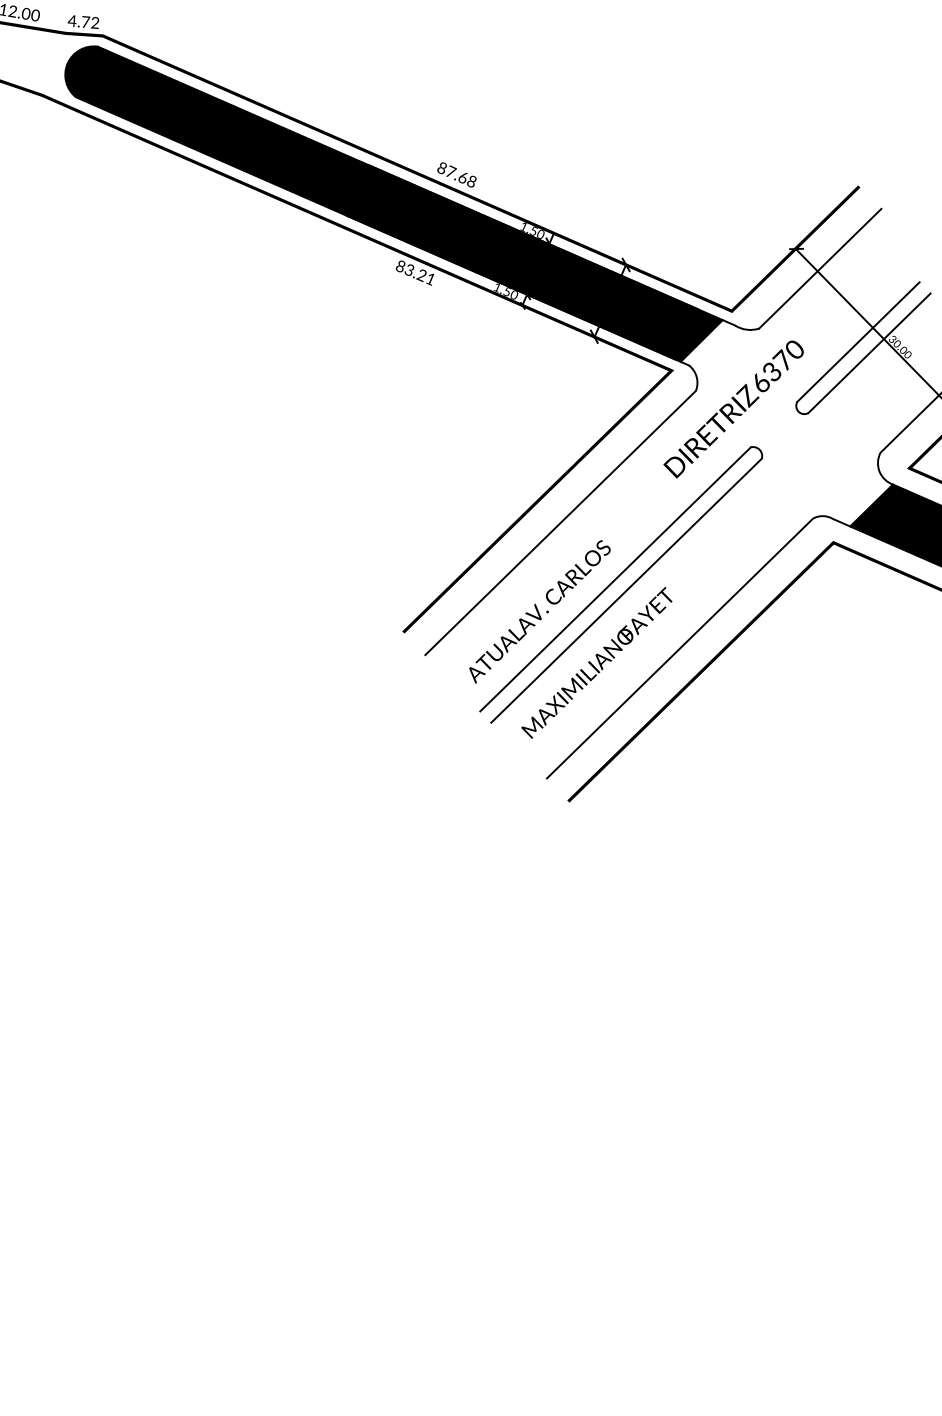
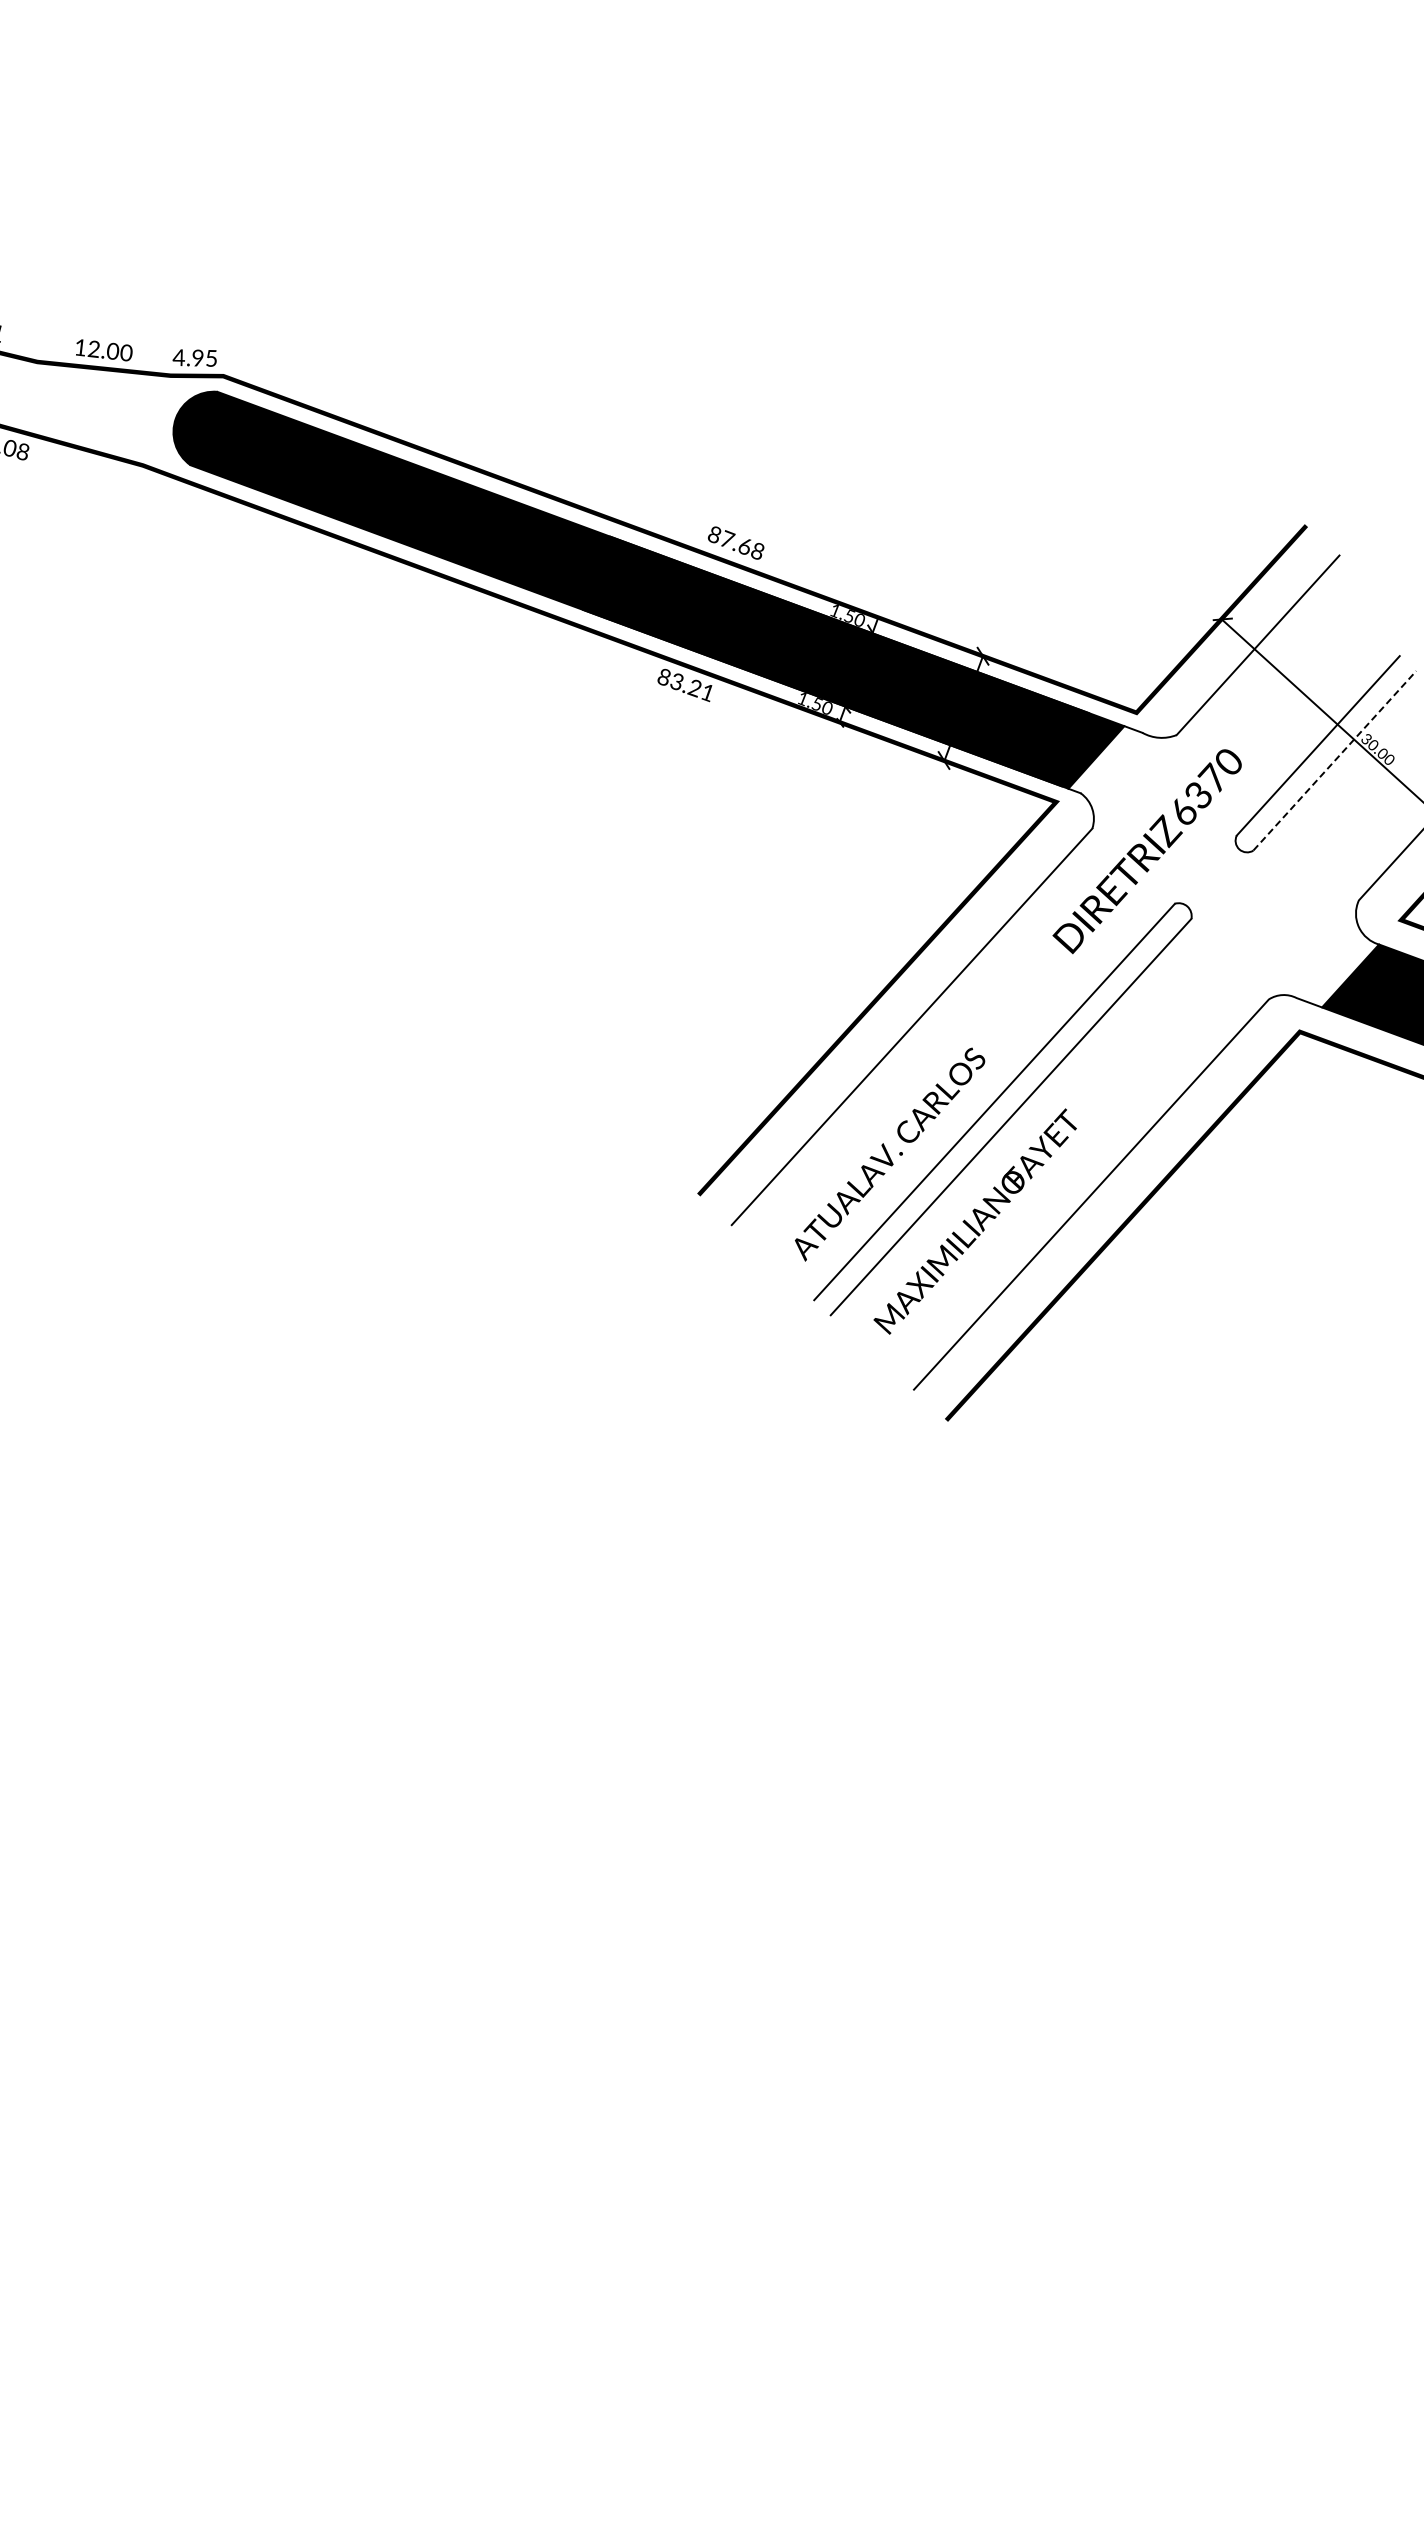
text: (90, 21) -> (204, 357), 4.72 -> 4.95
line: (869, 353) -> (1335, 760), solid -> dashed

